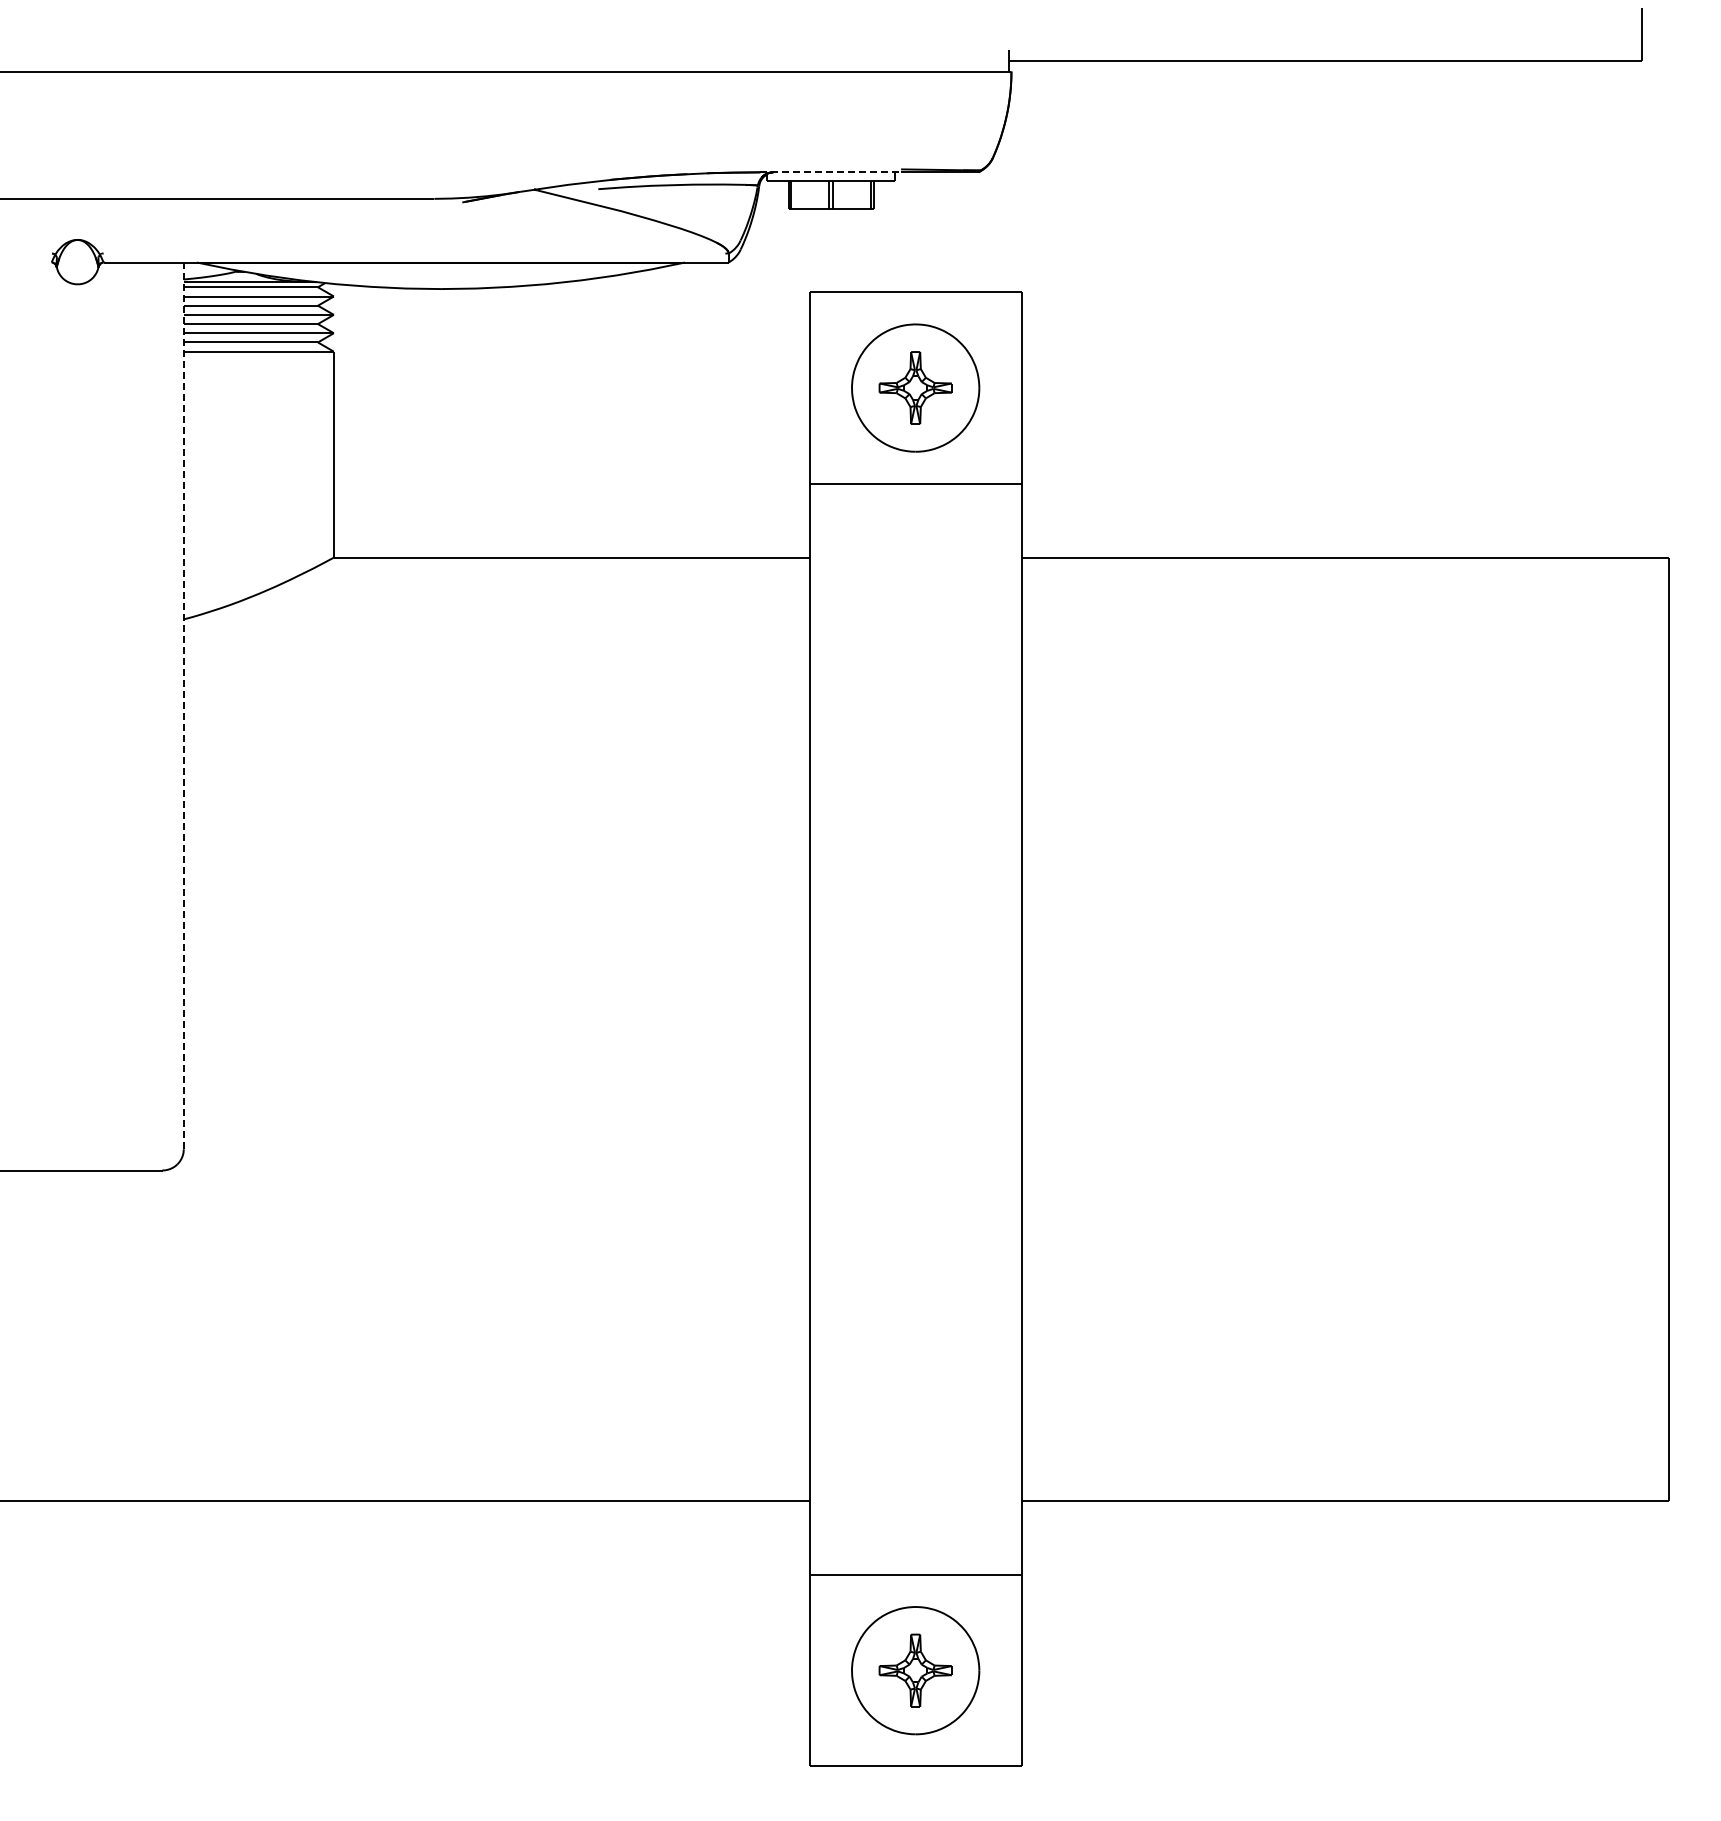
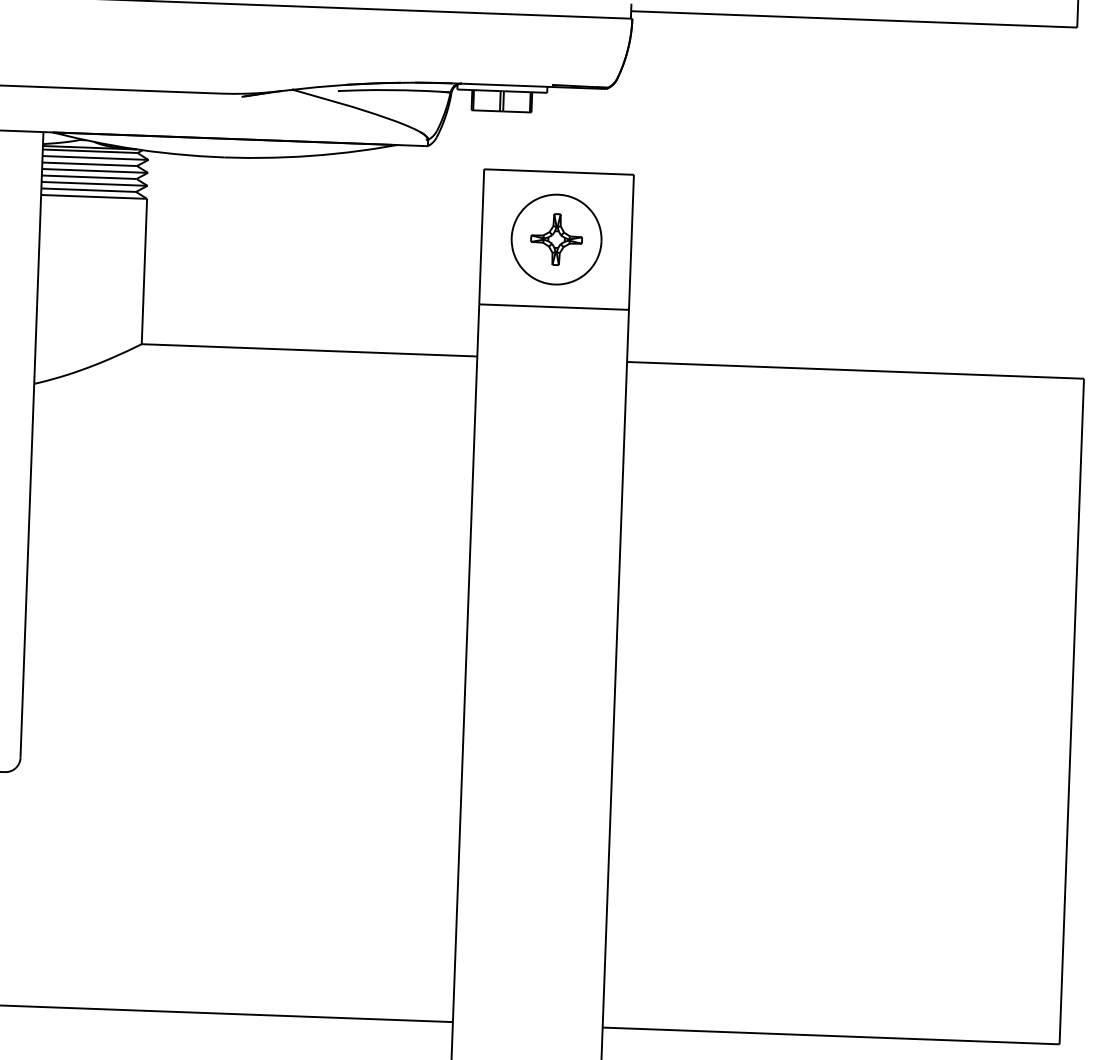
line: (831, 172) -> (502, 85), dashed -> solid
line: (183, 705) -> (31, 444), dashed -> solid

